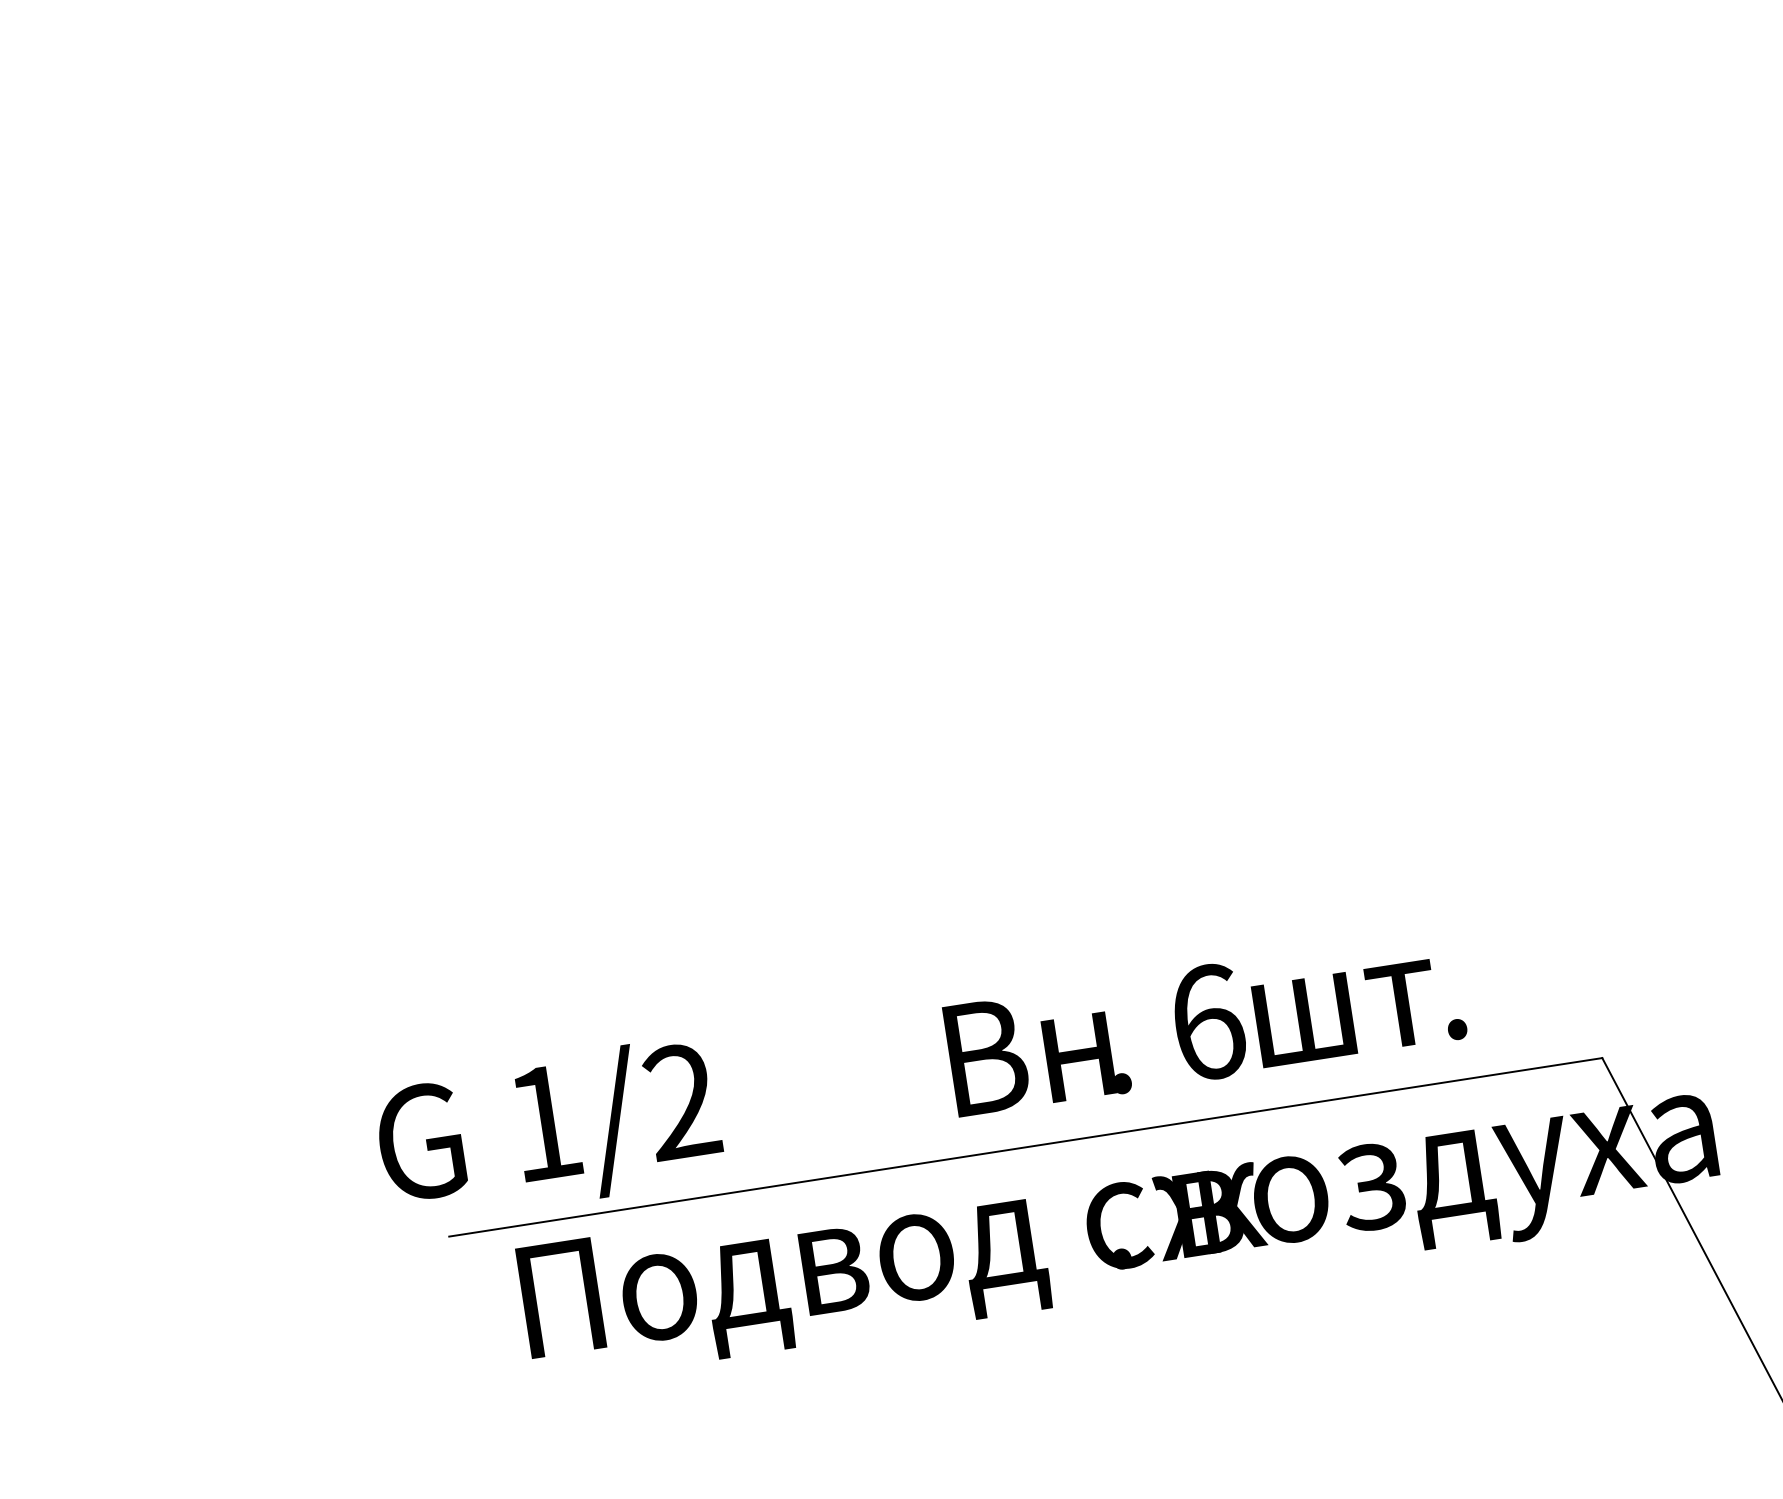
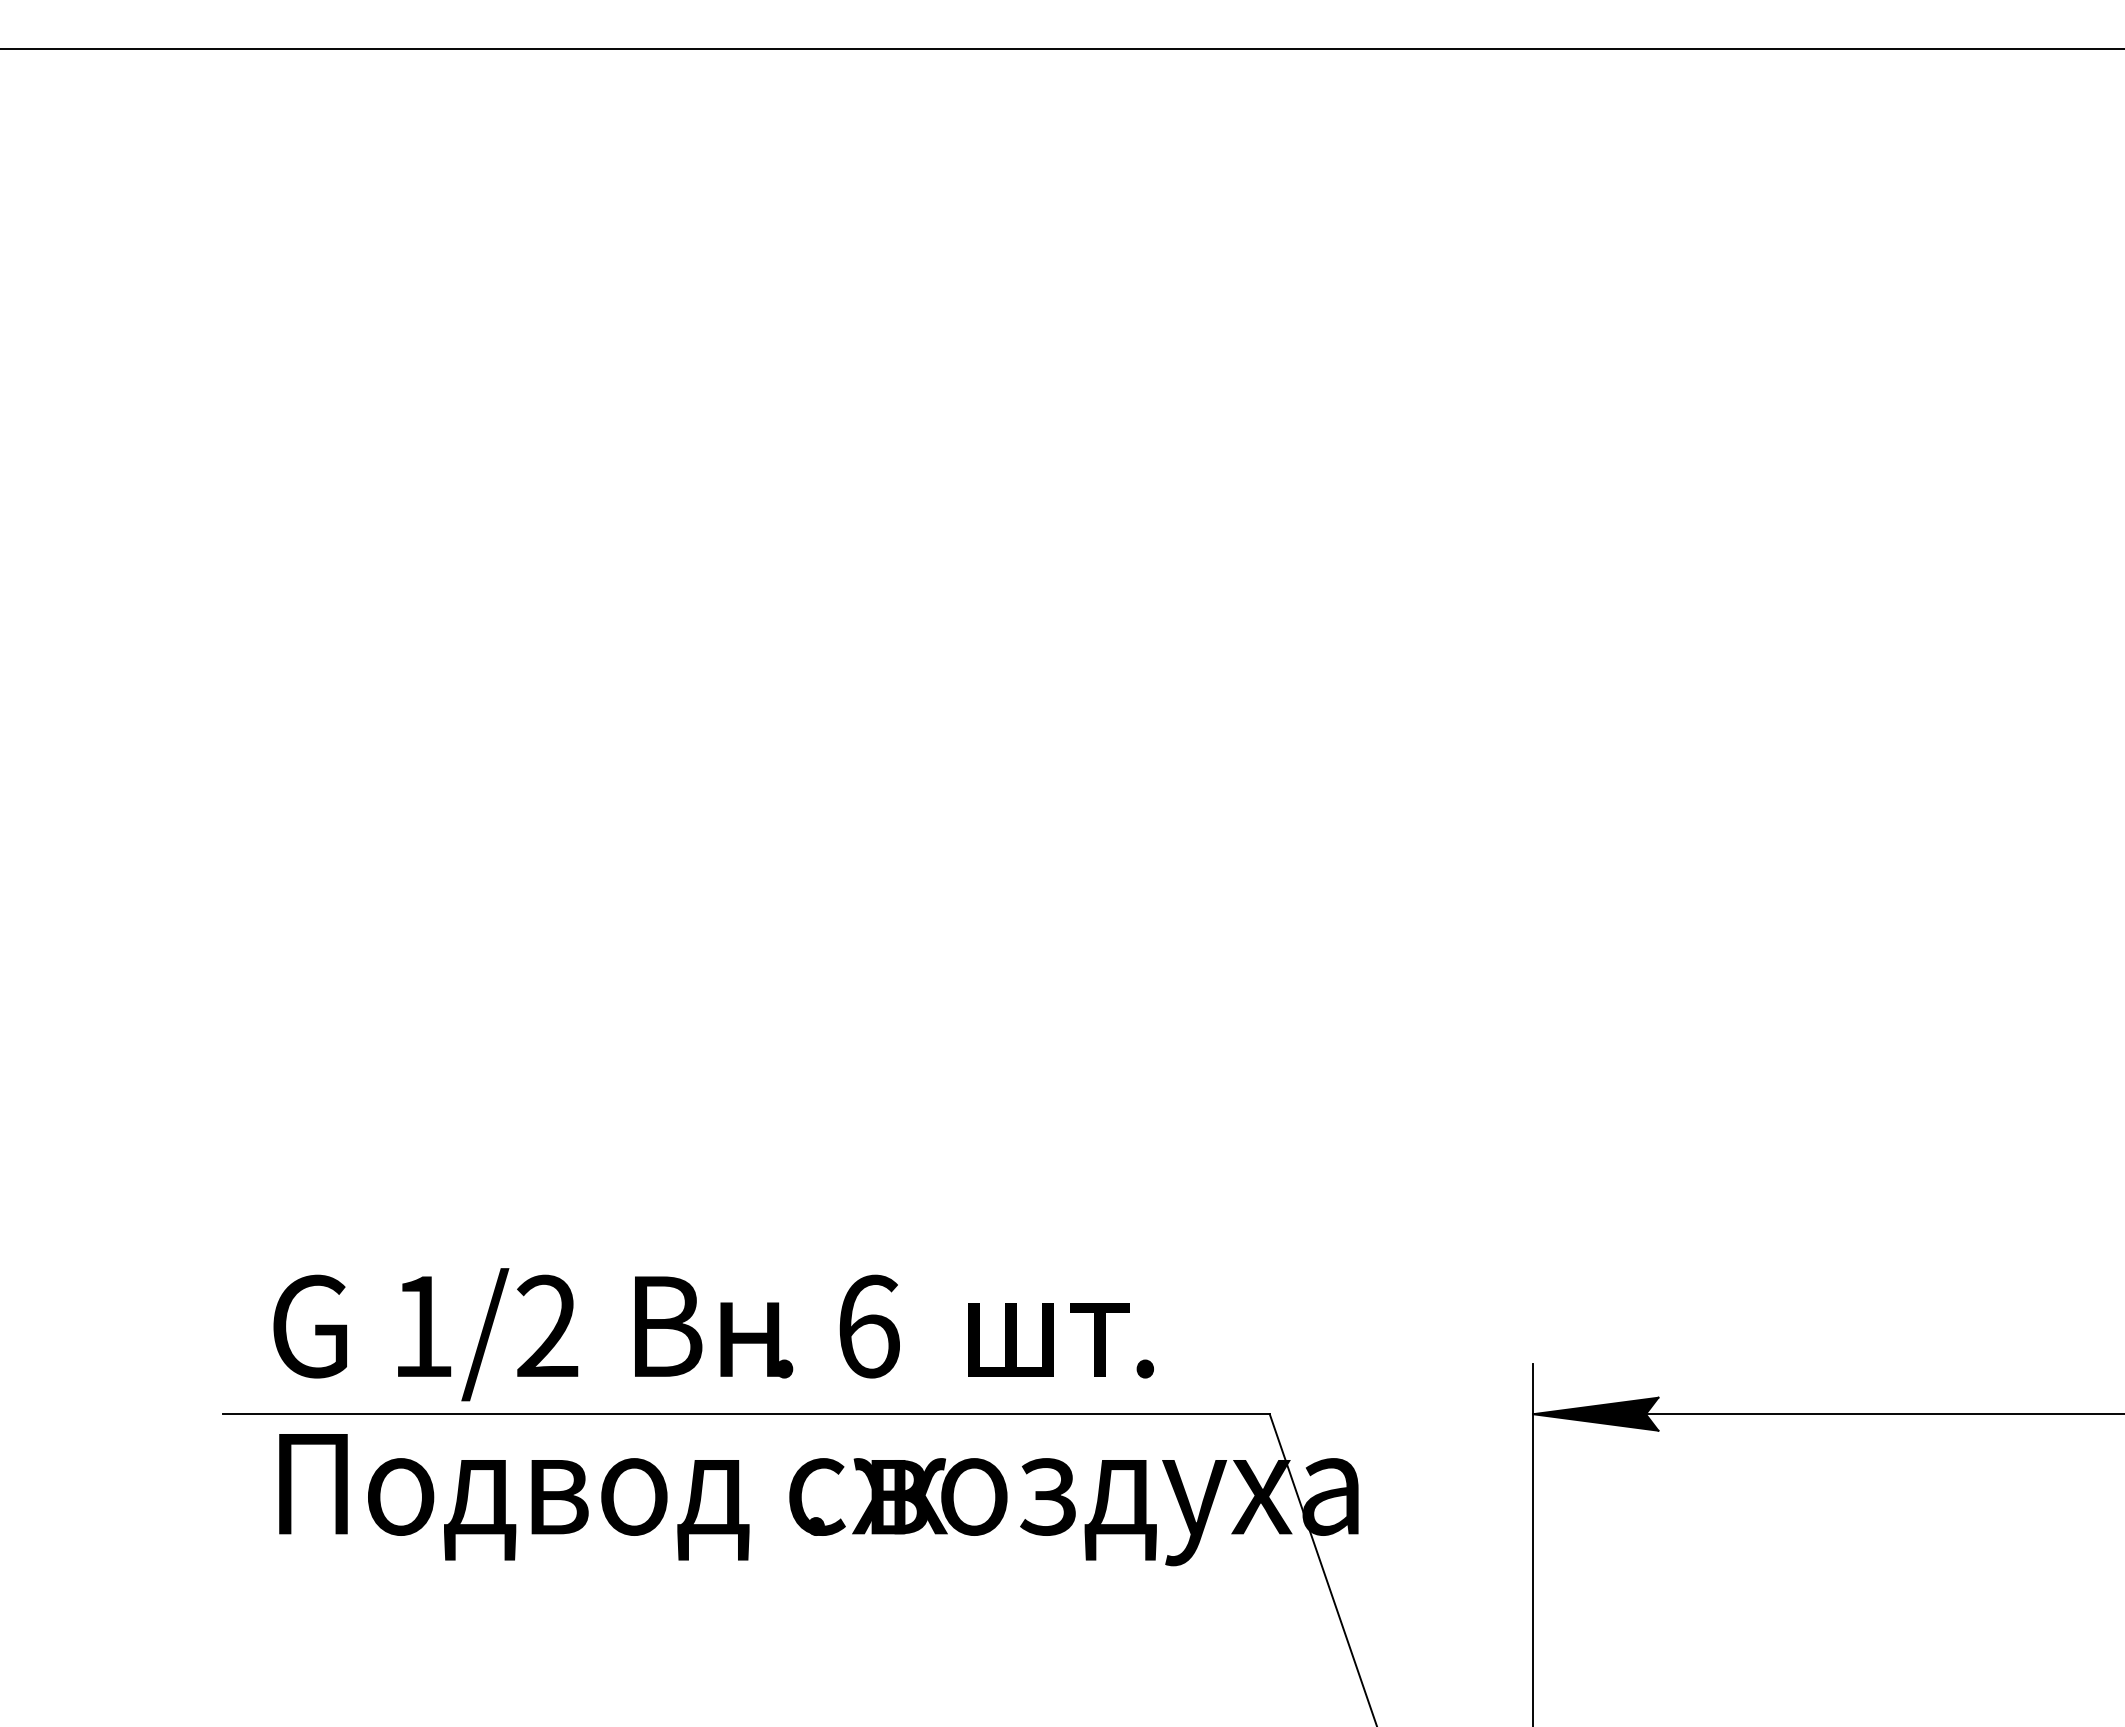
text: (1096, 1039) -> (767, 1326), moved
text: (548, 1131) -> (425, 1334), moved

